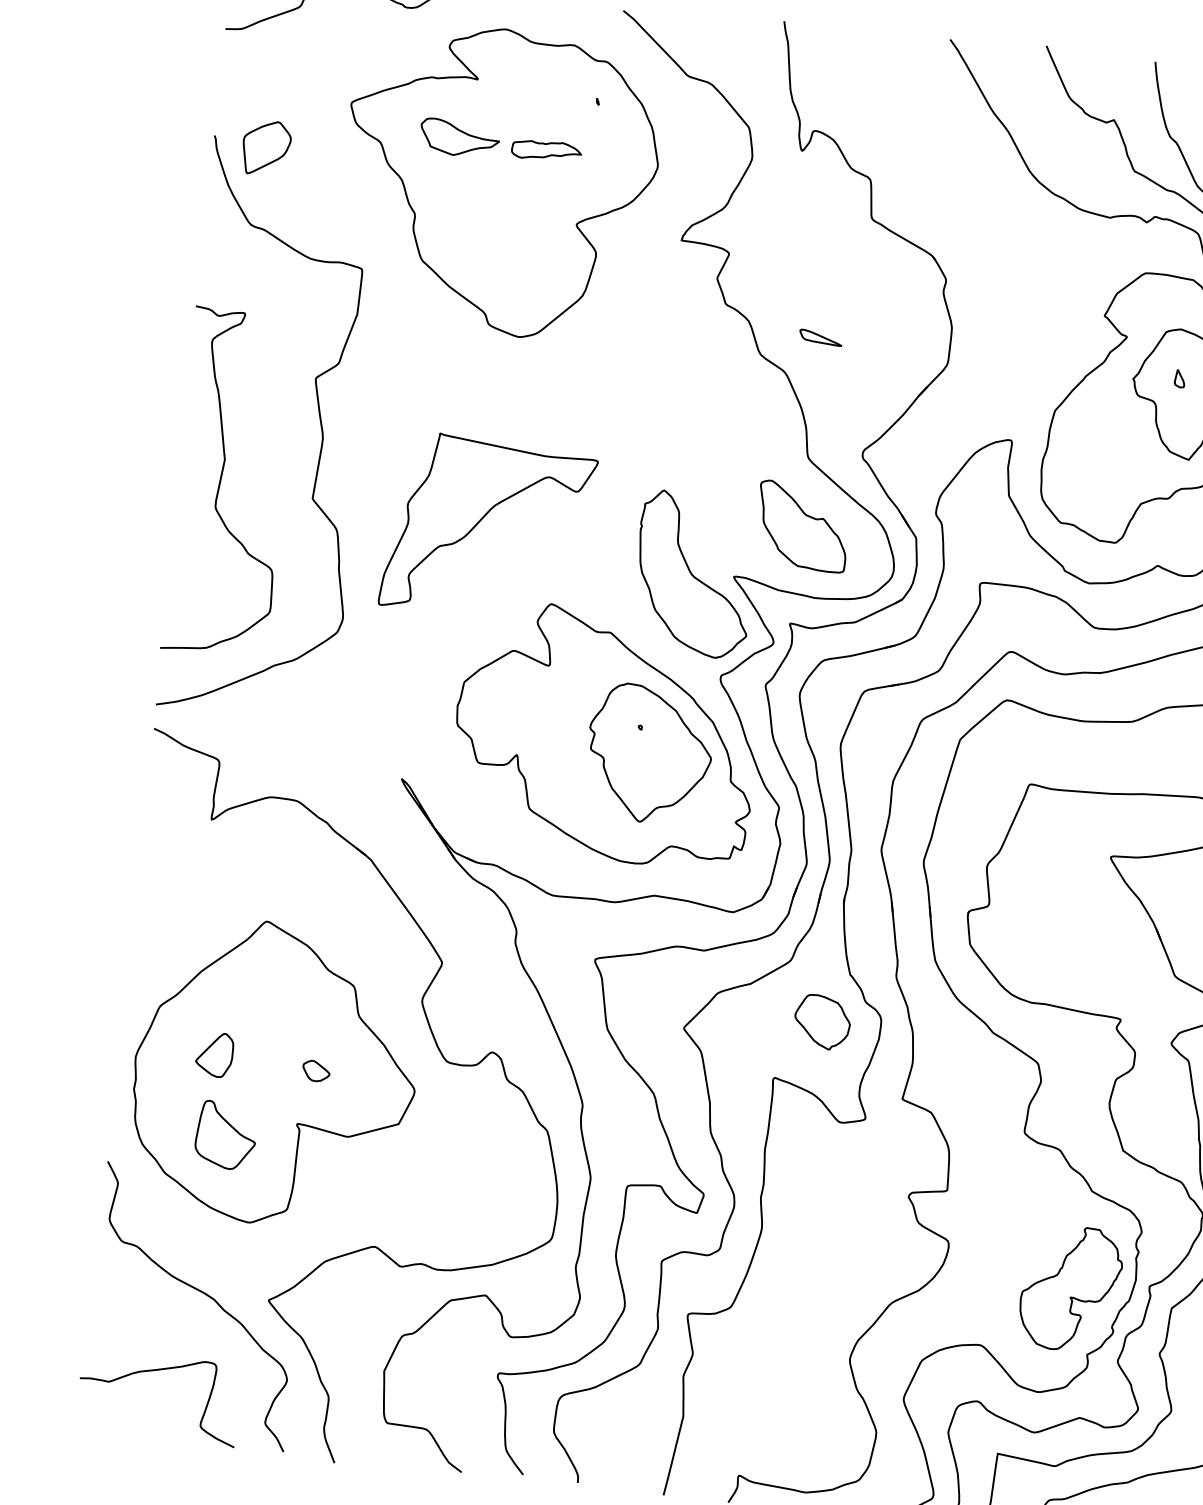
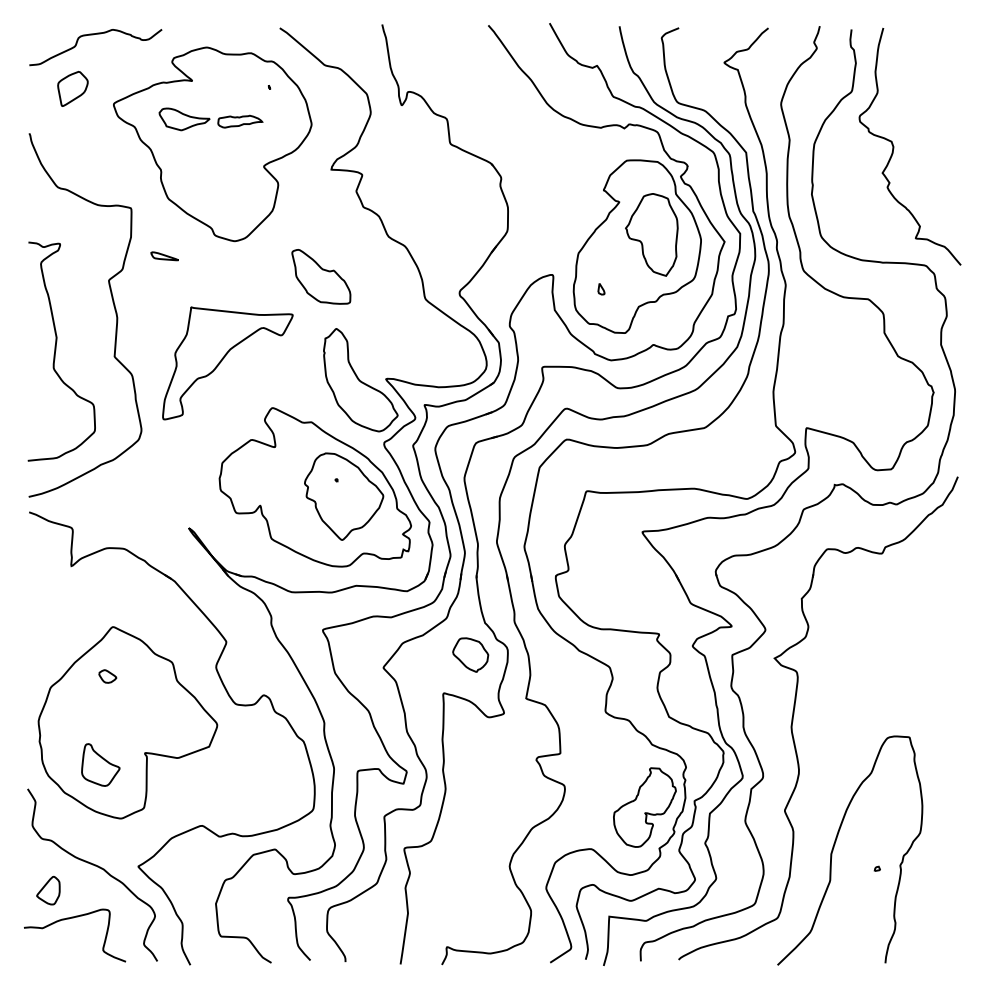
part: (265, 147) -> (72, 88), moved
part: (820, 338) -> (164, 256), moved
part: (1180, 379) -> (601, 289), moved
part: (802, 526) -> (321, 276), moved
part: (214, 1054) -> (48, 890), moved
part: (315, 1071) -> (107, 676), moved

